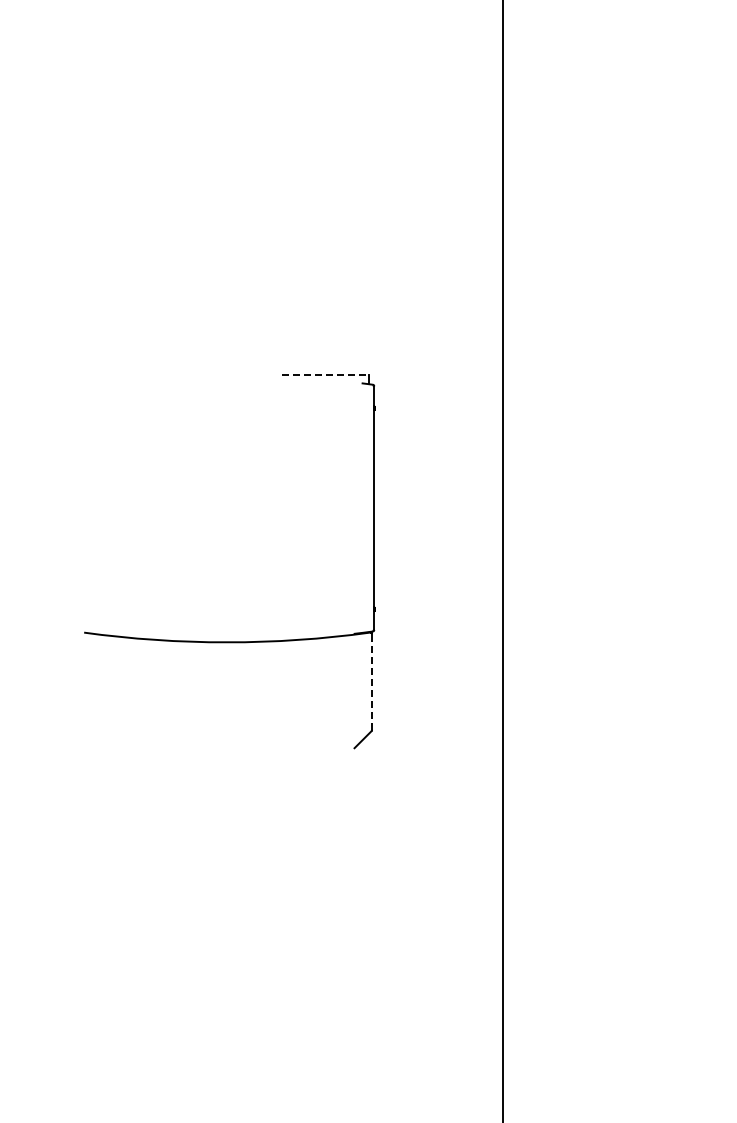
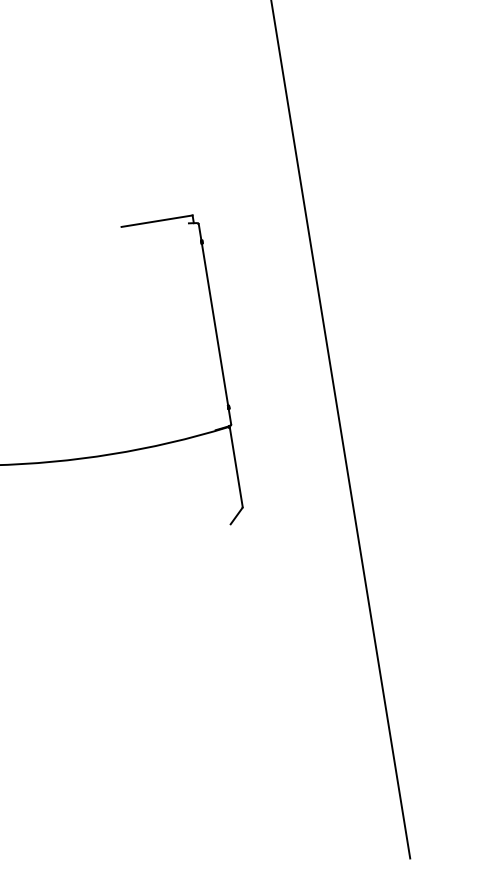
line: (325, 374) -> (157, 220), dashed -> solid
line: (372, 682) -> (236, 467), dashed -> solid

